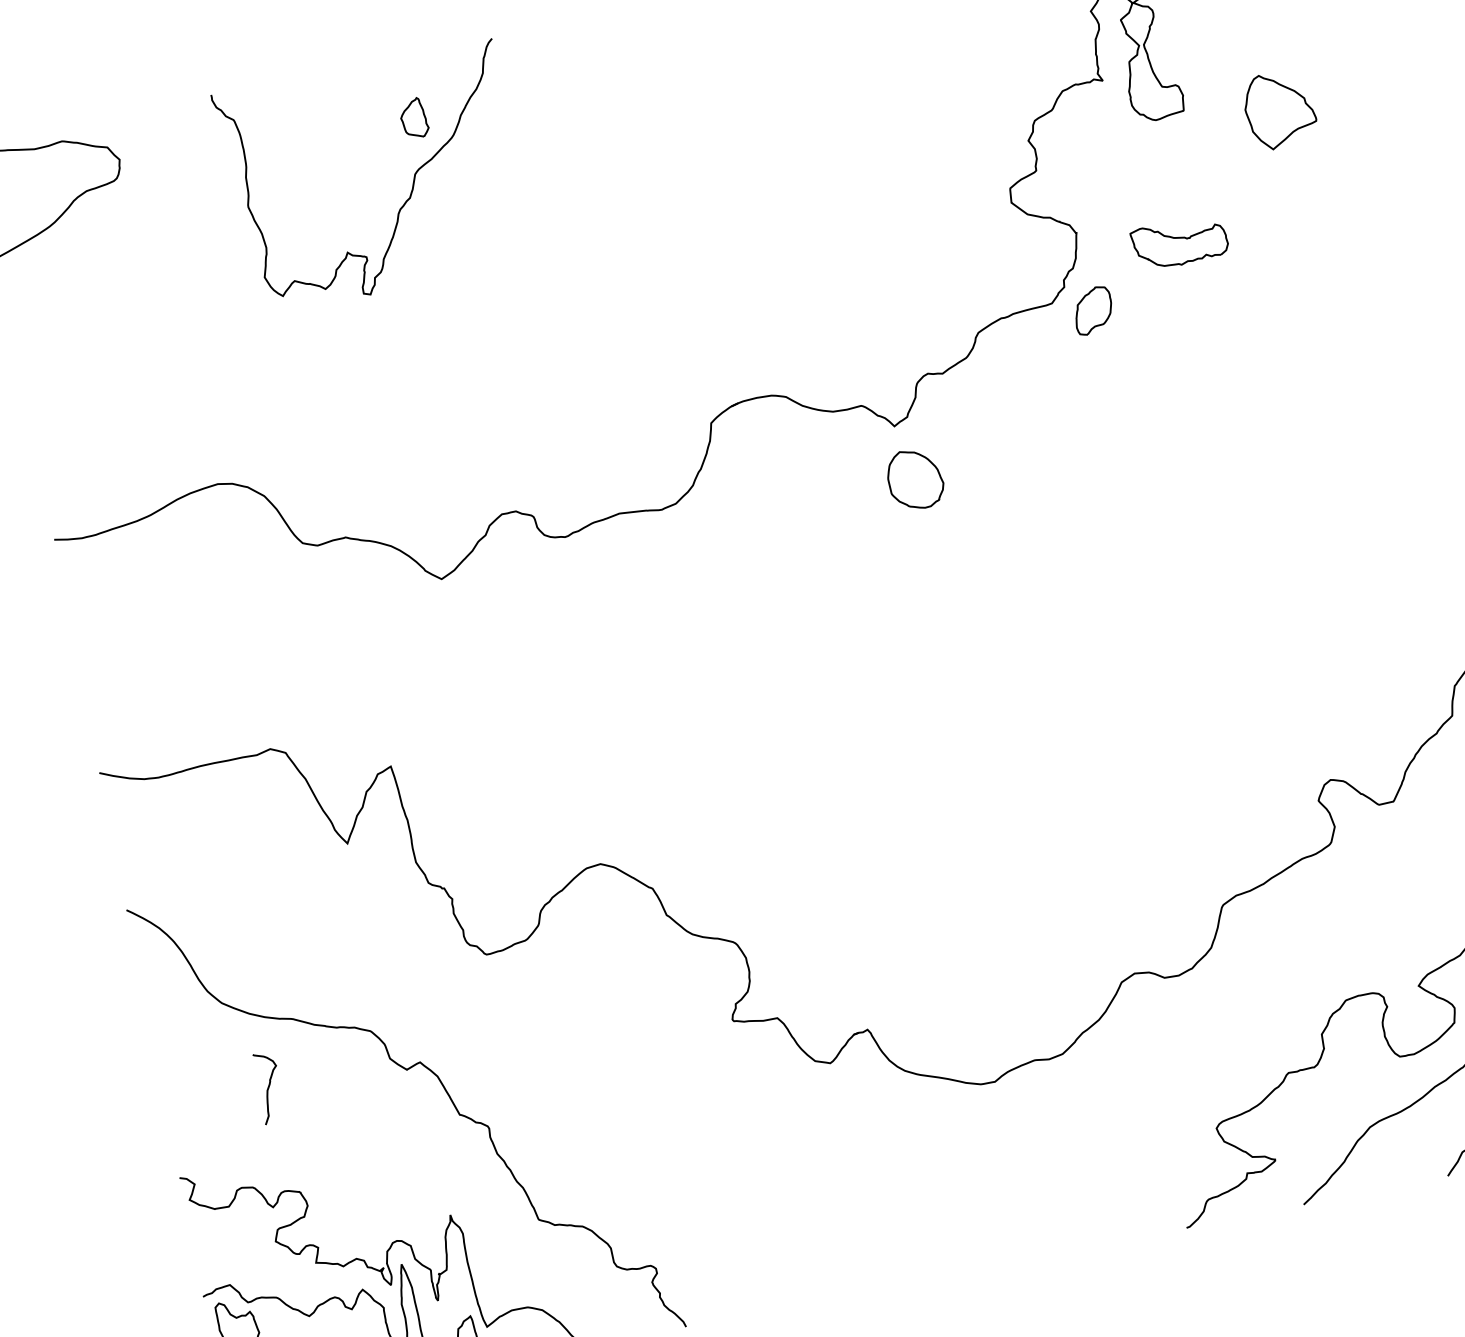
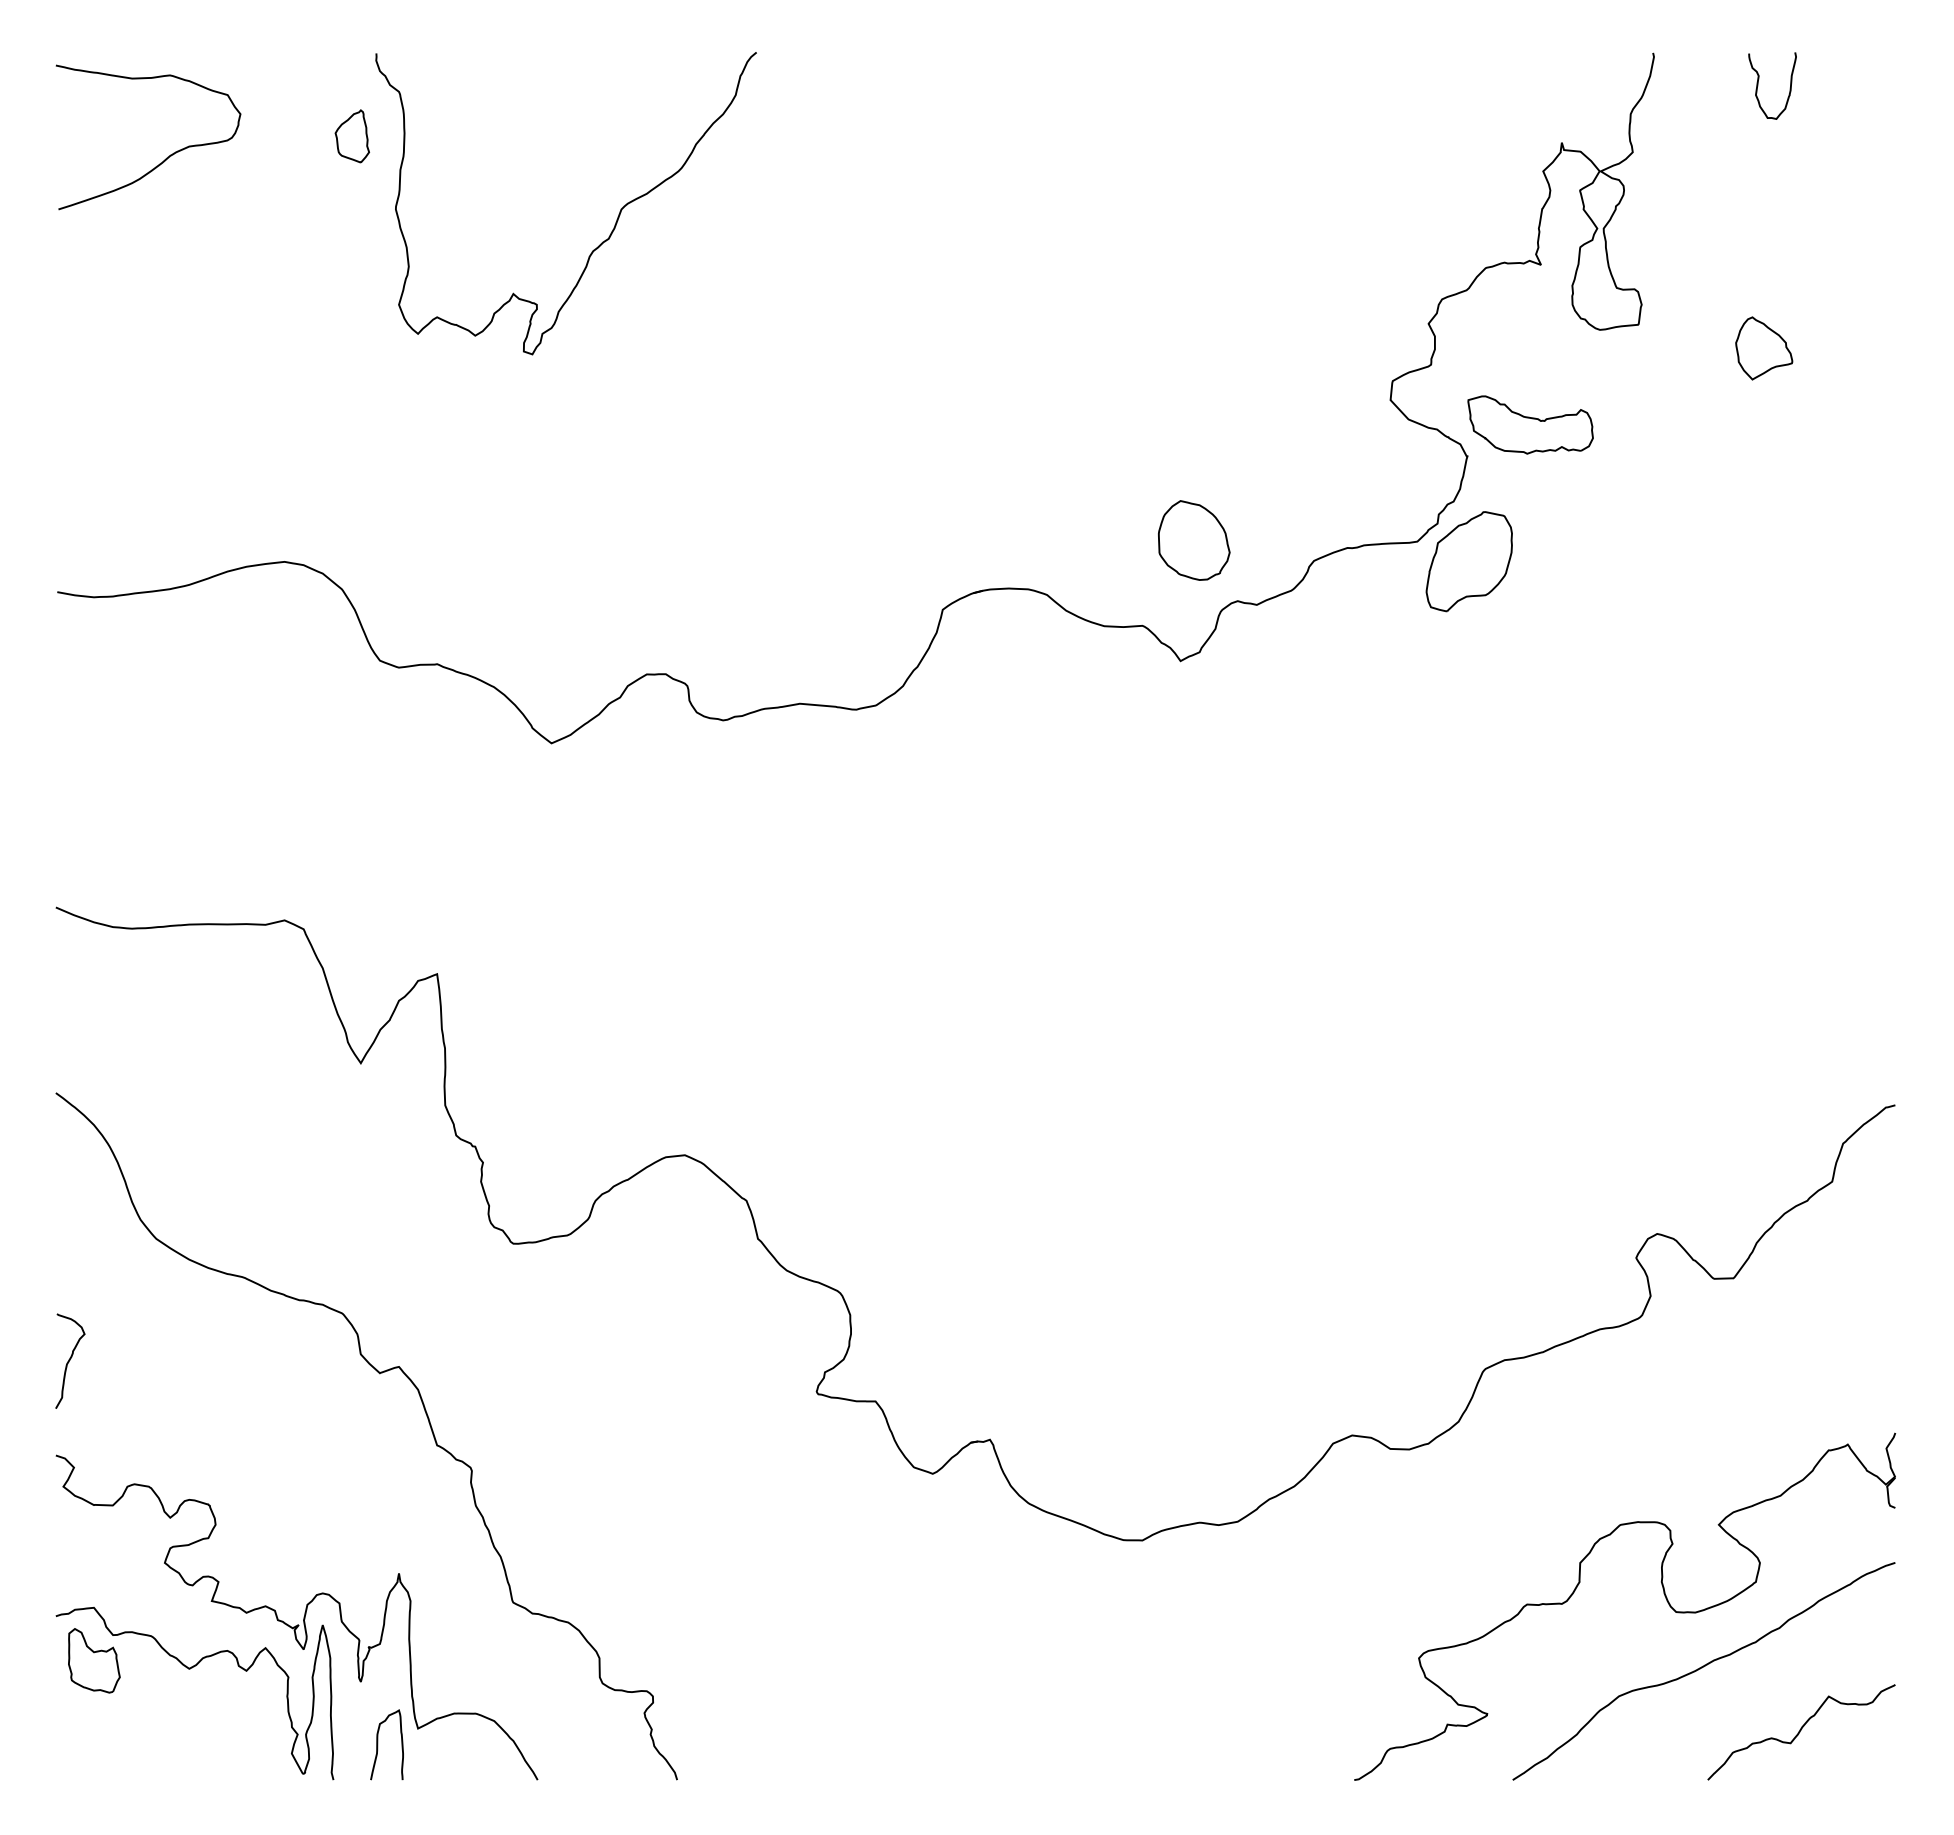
part: (1280, 109) -> (1764, 348), size x0.62
part: (413, 118) -> (351, 136), moved
part: (1179, 242) -> (1530, 424), moved
part: (1092, 310) -> (1468, 561), size x1.67
part: (915, 479) -> (1194, 540), moved
curve: (269, 1087) -> (70, 1360), moved

